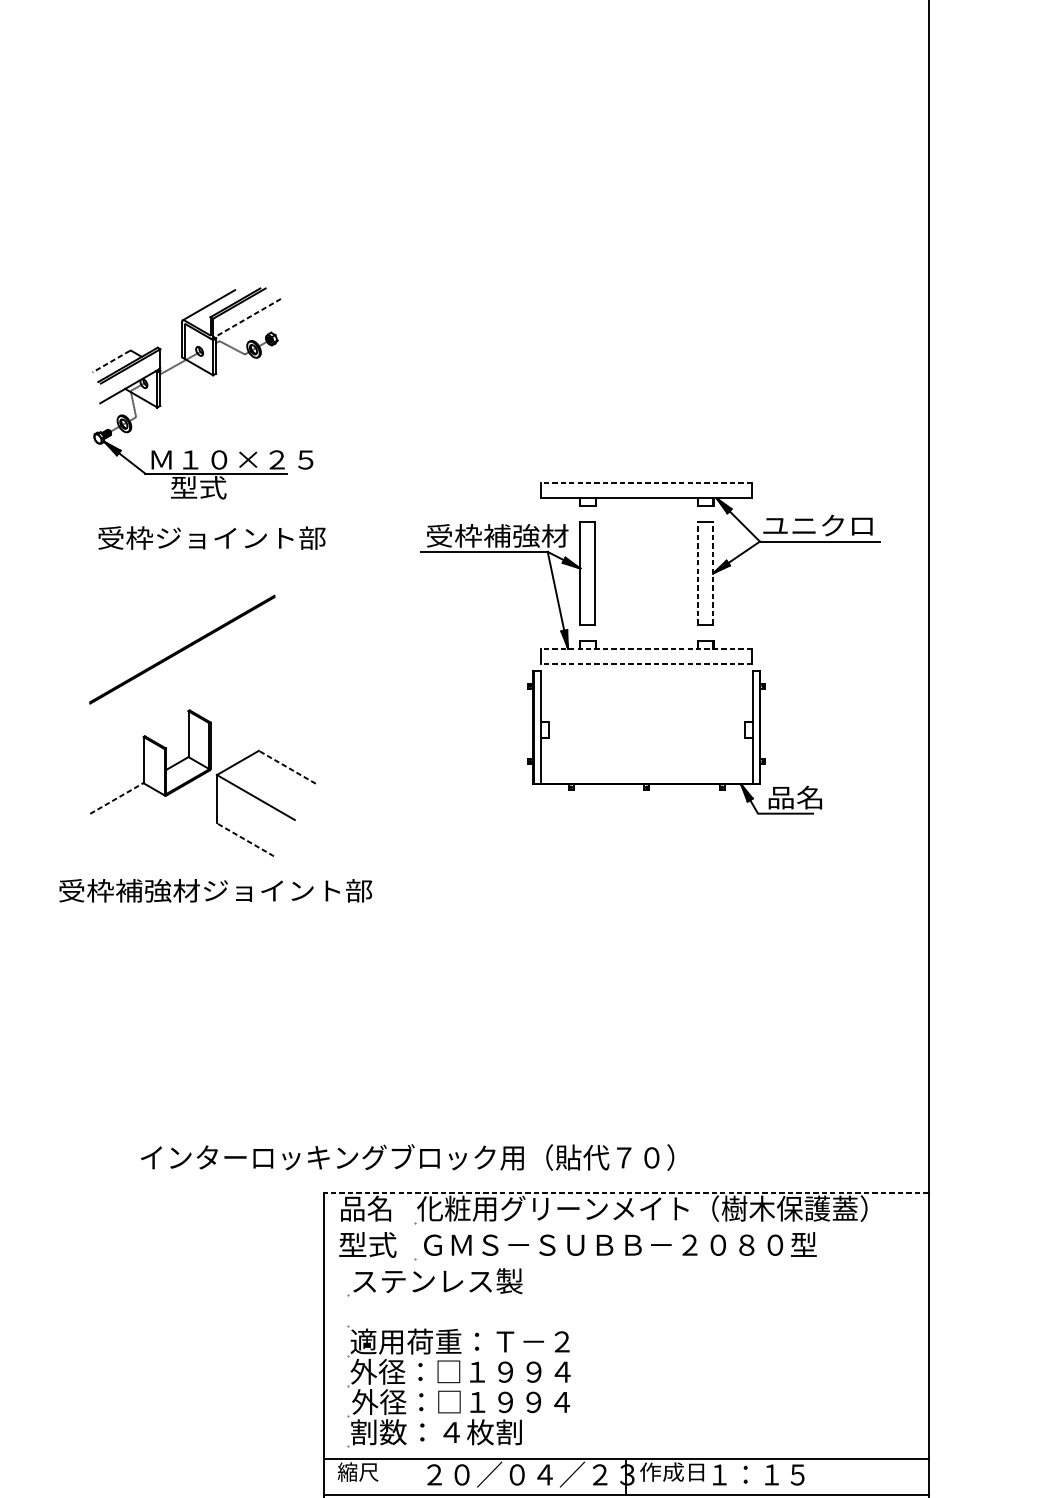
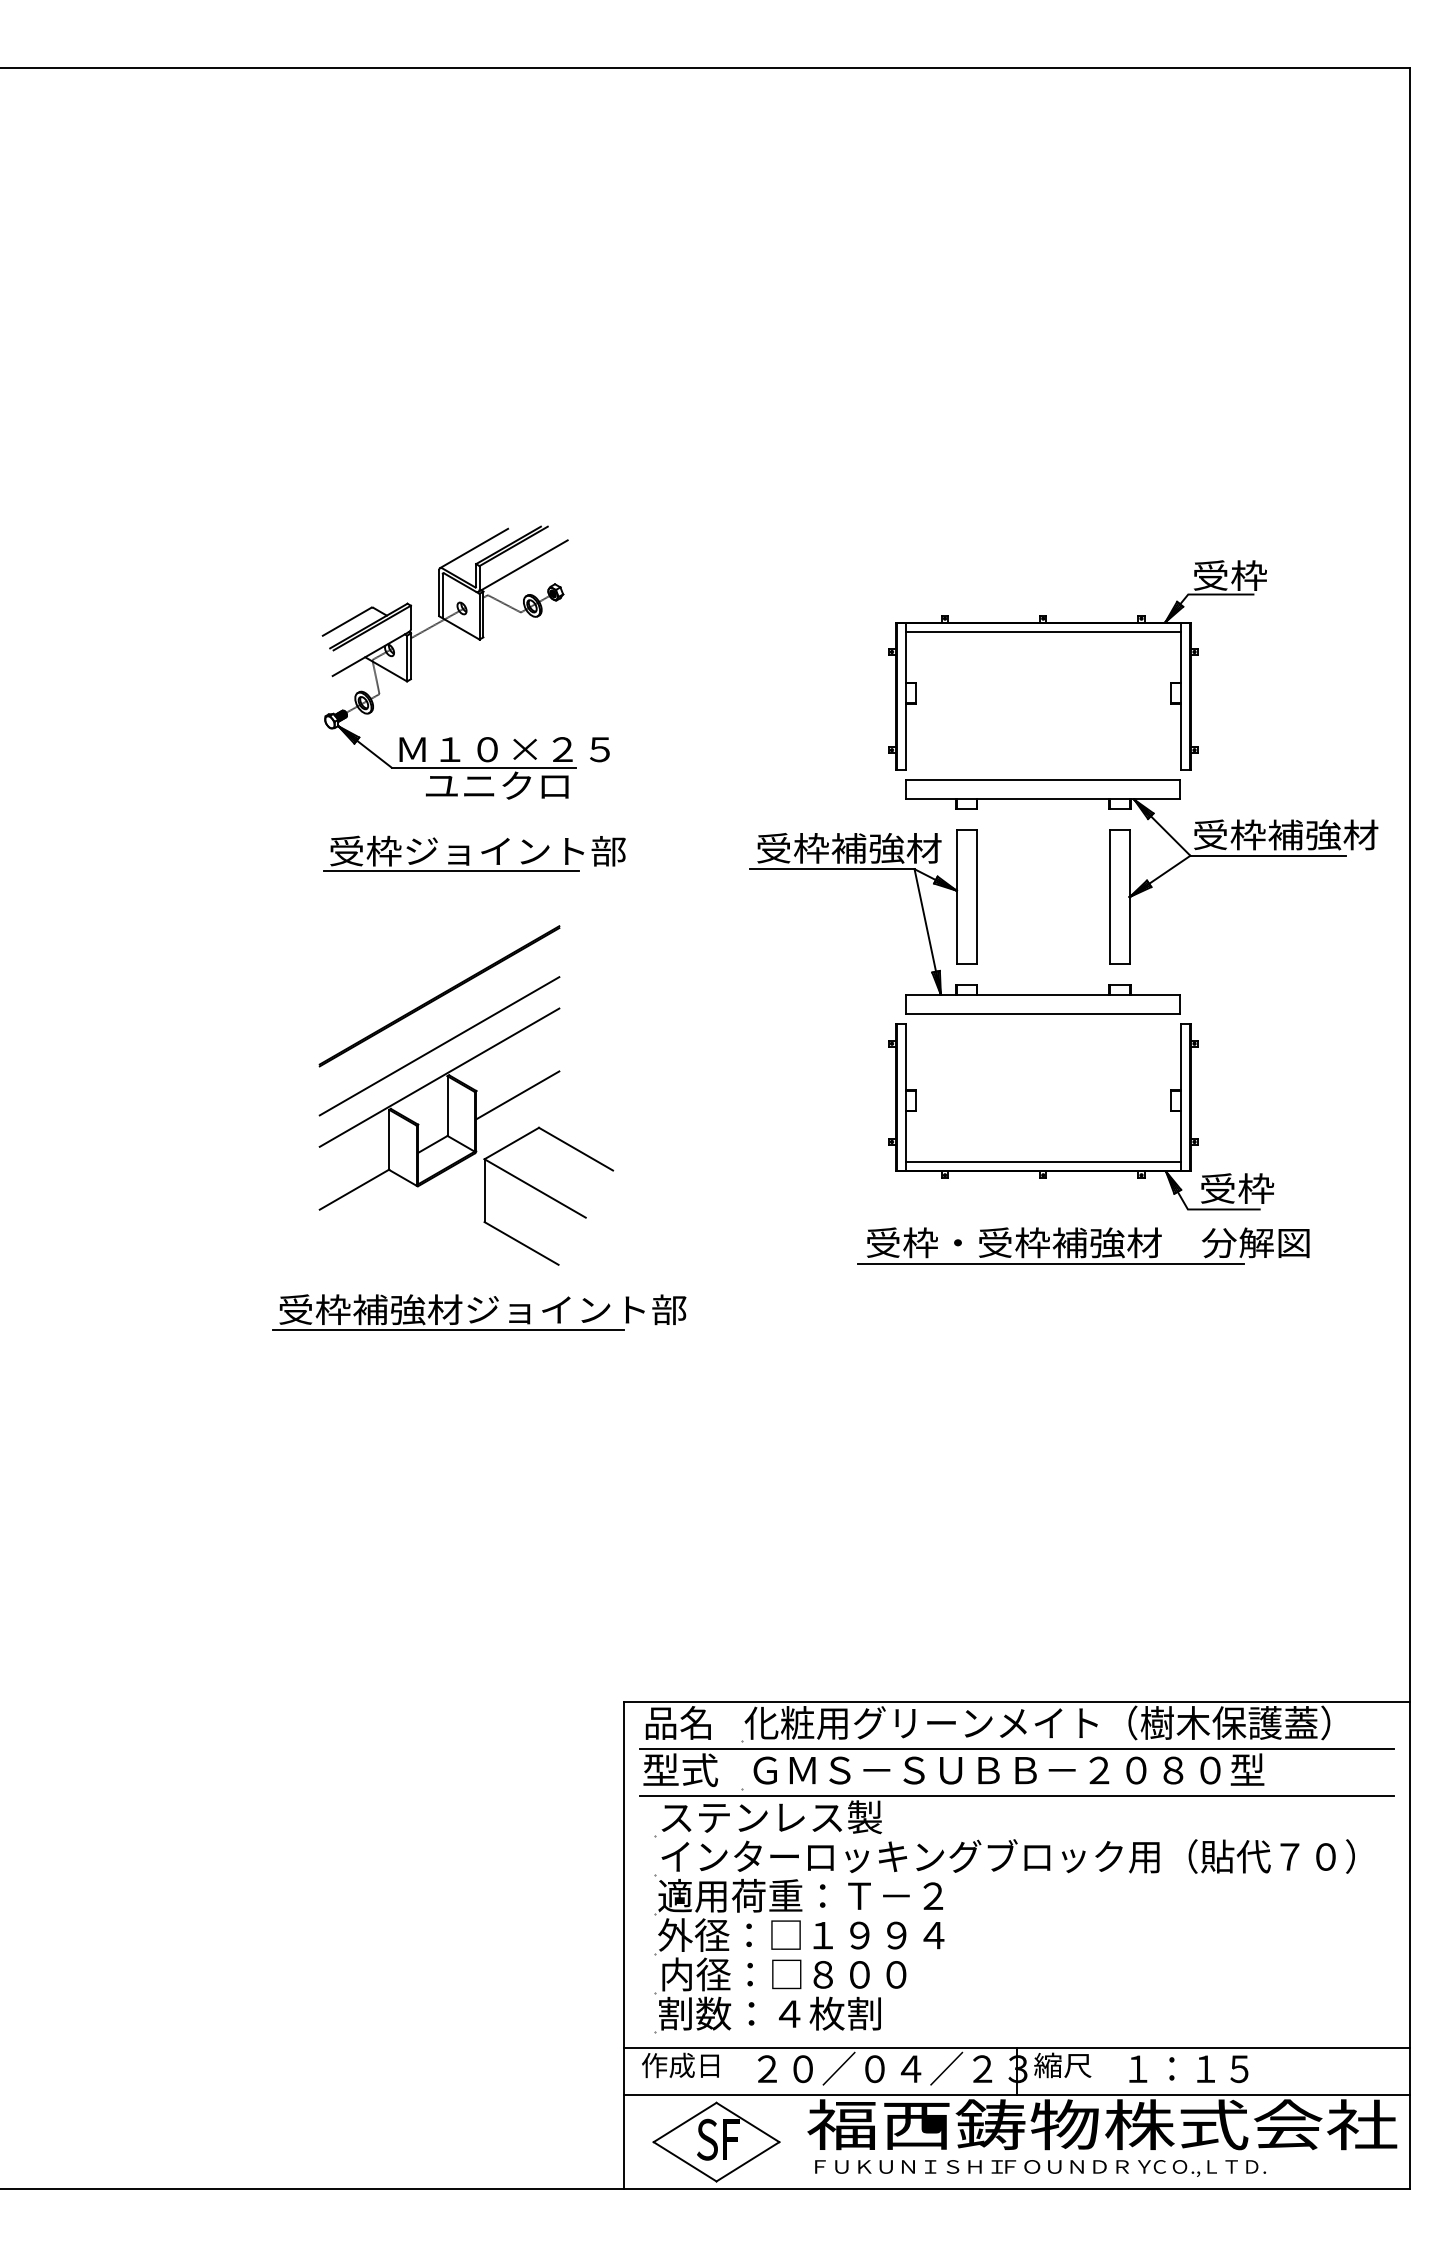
line: (246, 319) -> (522, 566), dashed -> solid
line: (111, 361) -> (347, 621), dashed -> solid
part: (673, 369) -> (1077, 632), added
line: (646, 482) -> (1042, 779), dashed -> solid
text: (226, 487) -> (496, 785), 型式 -> ユニクロ
text: (833, 525) -> (1286, 834), ユニクロ -> 受枠補強材
line: (191, 552) -> (451, 870), added
line: (698, 572) -> (1110, 896), dashed -> solid
line: (713, 572) -> (1129, 896), dashed -> solid
line: (646, 648) -> (1042, 994), dashed -> solid
line: (646, 663) -> (1042, 1014), dashed -> solid
line: (182, 688) -> (439, 1046), added
line: (182, 712) -> (439, 1077), added
line: (242, 726) -> (517, 1095), added
line: (287, 767) -> (576, 1149), dashed -> solid
line: (646, 776) -> (1042, 1161), added
text: (796, 797) -> (1237, 1188), 品名 -> 受枠
line: (116, 798) -> (354, 1189), dashed -> solid
line: (245, 839) -> (521, 1243), dashed -> solid
part: (677, 841) -> (1083, 1245), added
line: (188, 906) -> (447, 1330), added
text: (406, 1157) -> (1007, 1856), moved
line: (626, 1192) -> (1016, 1702), dashed -> solid
line: (626, 1229) -> (1016, 1749), added
line: (626, 1265) -> (1016, 1796), added
text: (460, 1402) -> (801, 1974), 外径：□１９９４ -> 内径：□８００
text: (366, 1472) -> (679, 2065), 縮尺 -> 作成日
text: (671, 1472) -> (1075, 2065), 作成日 -> 縮尺

